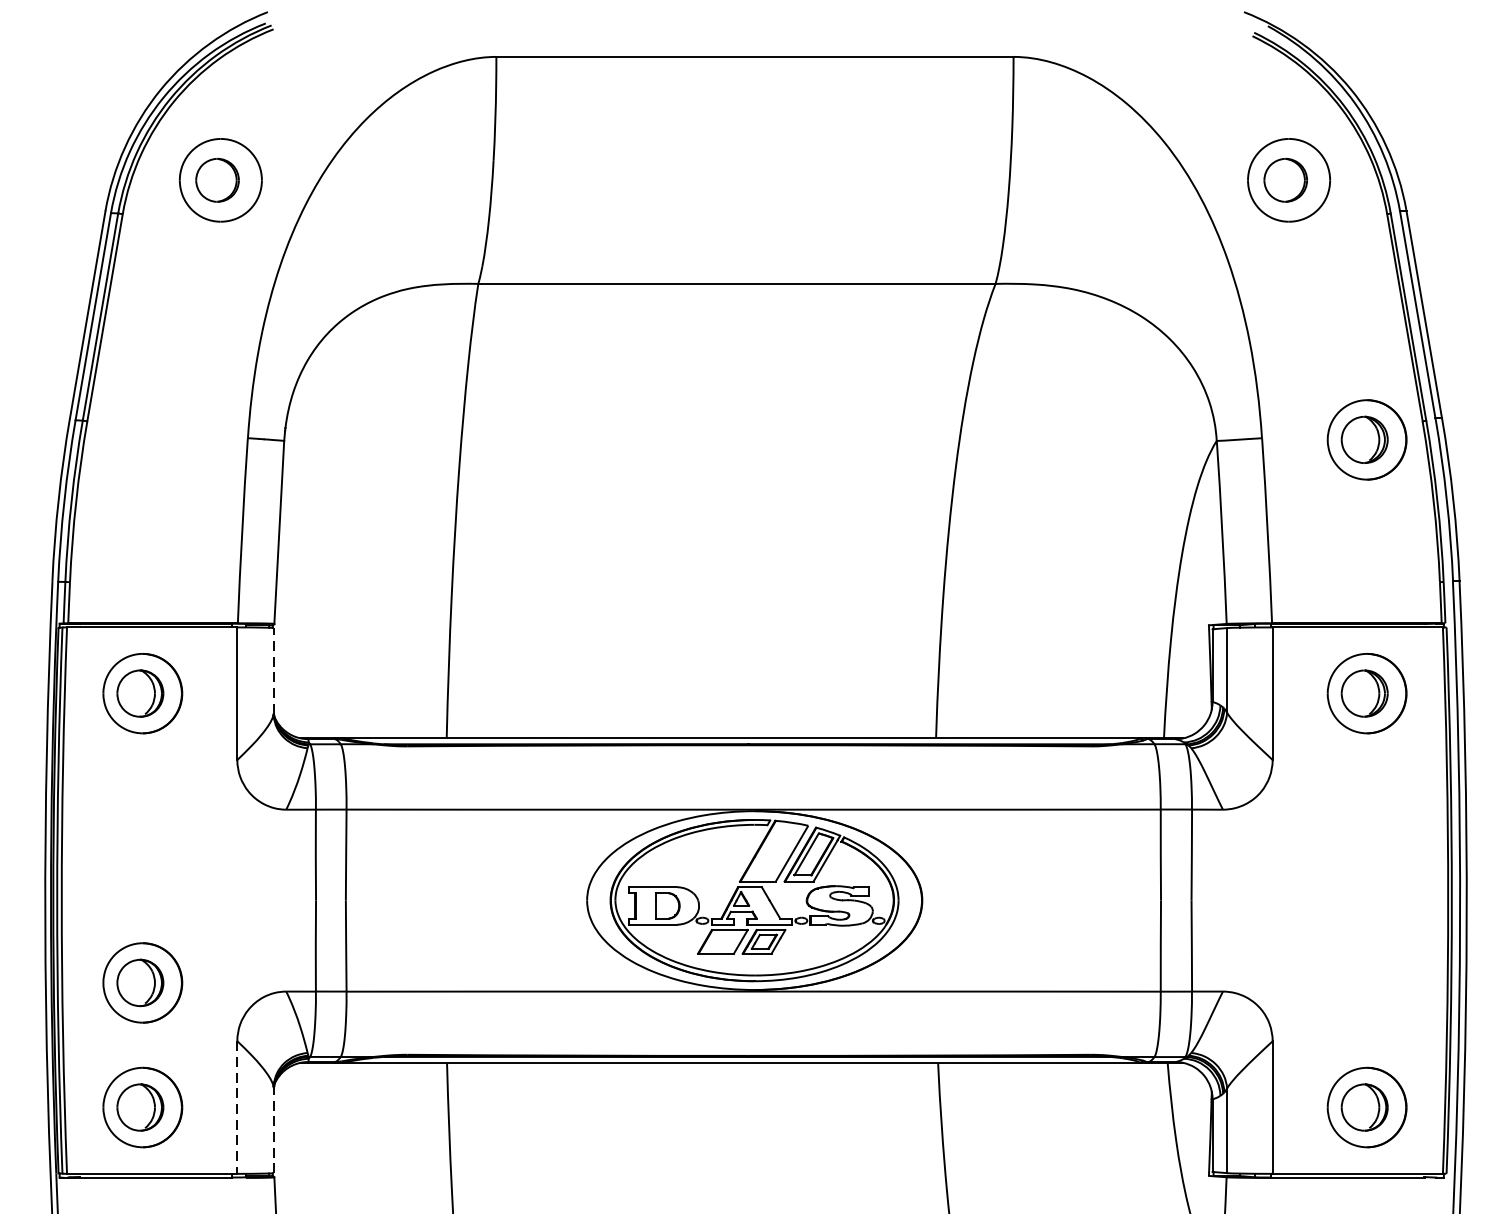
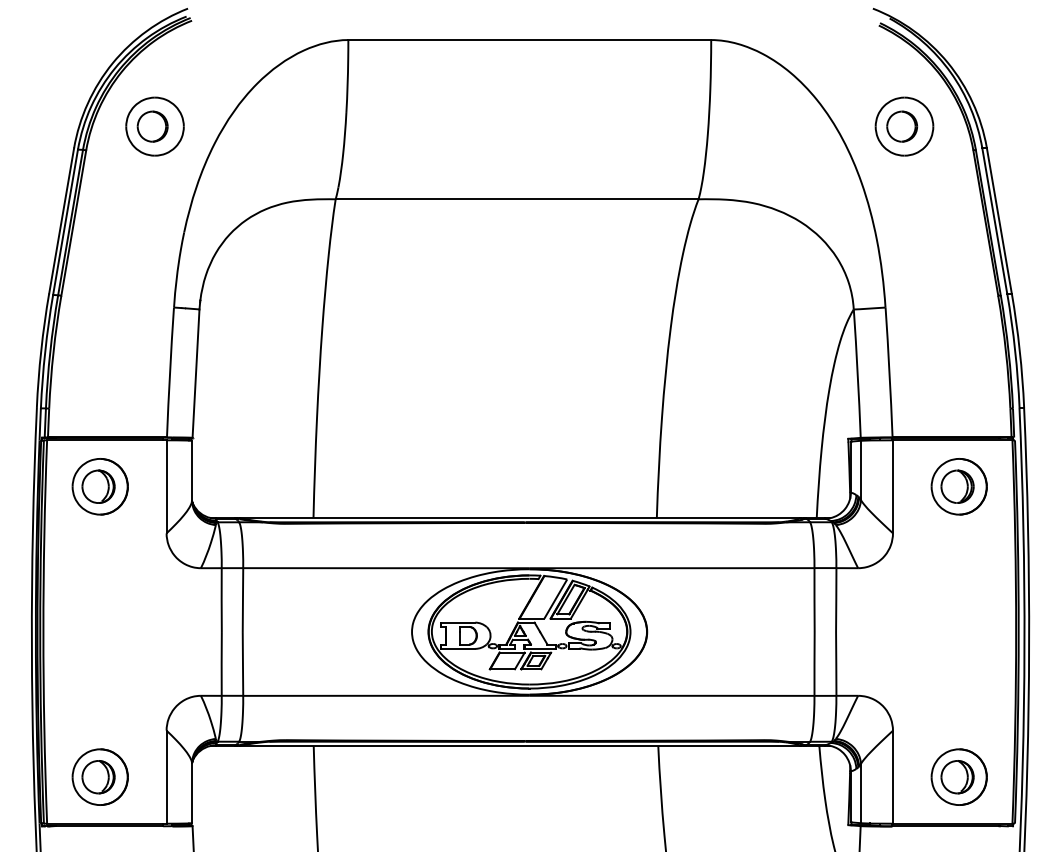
part: (1366, 439) -> (958, 308), removed
line: (274, 670) -> (192, 470), dashed -> solid
part: (141, 982) -> (99, 689), removed
line: (237, 1107) -> (166, 777), dashed -> solid
line: (274, 1130) -> (192, 793), dashed -> solid

